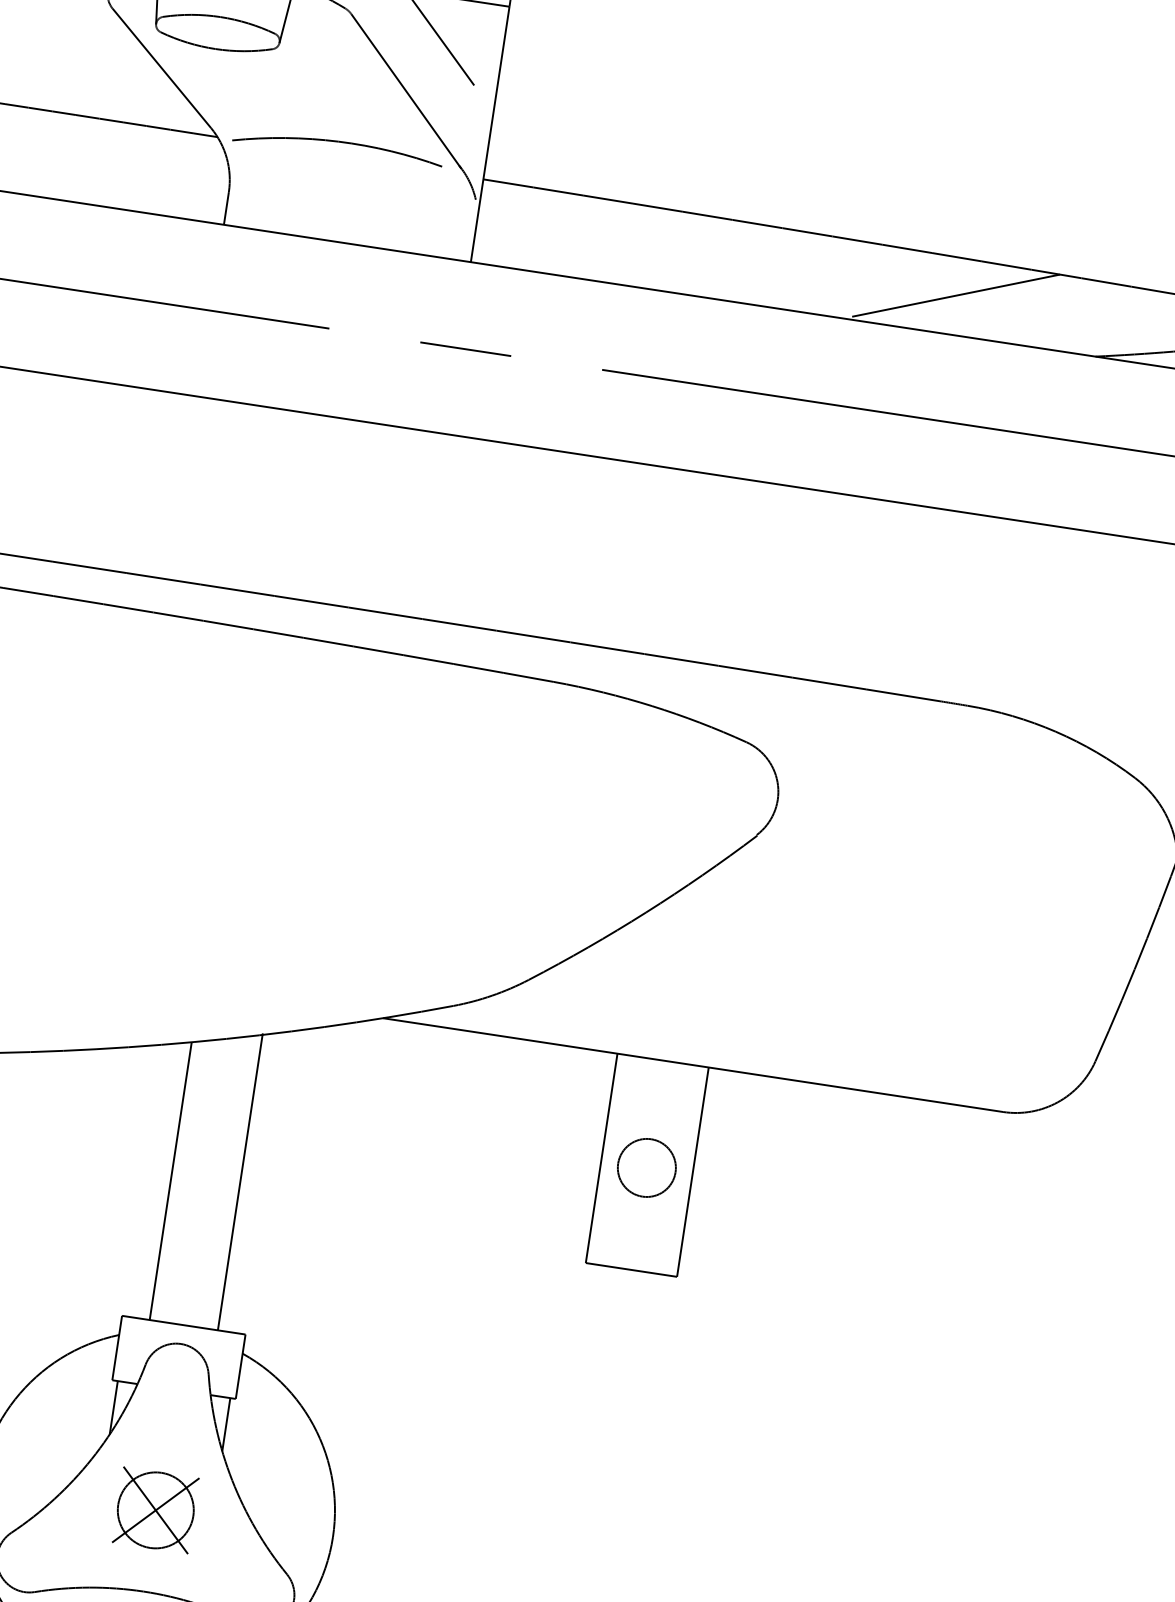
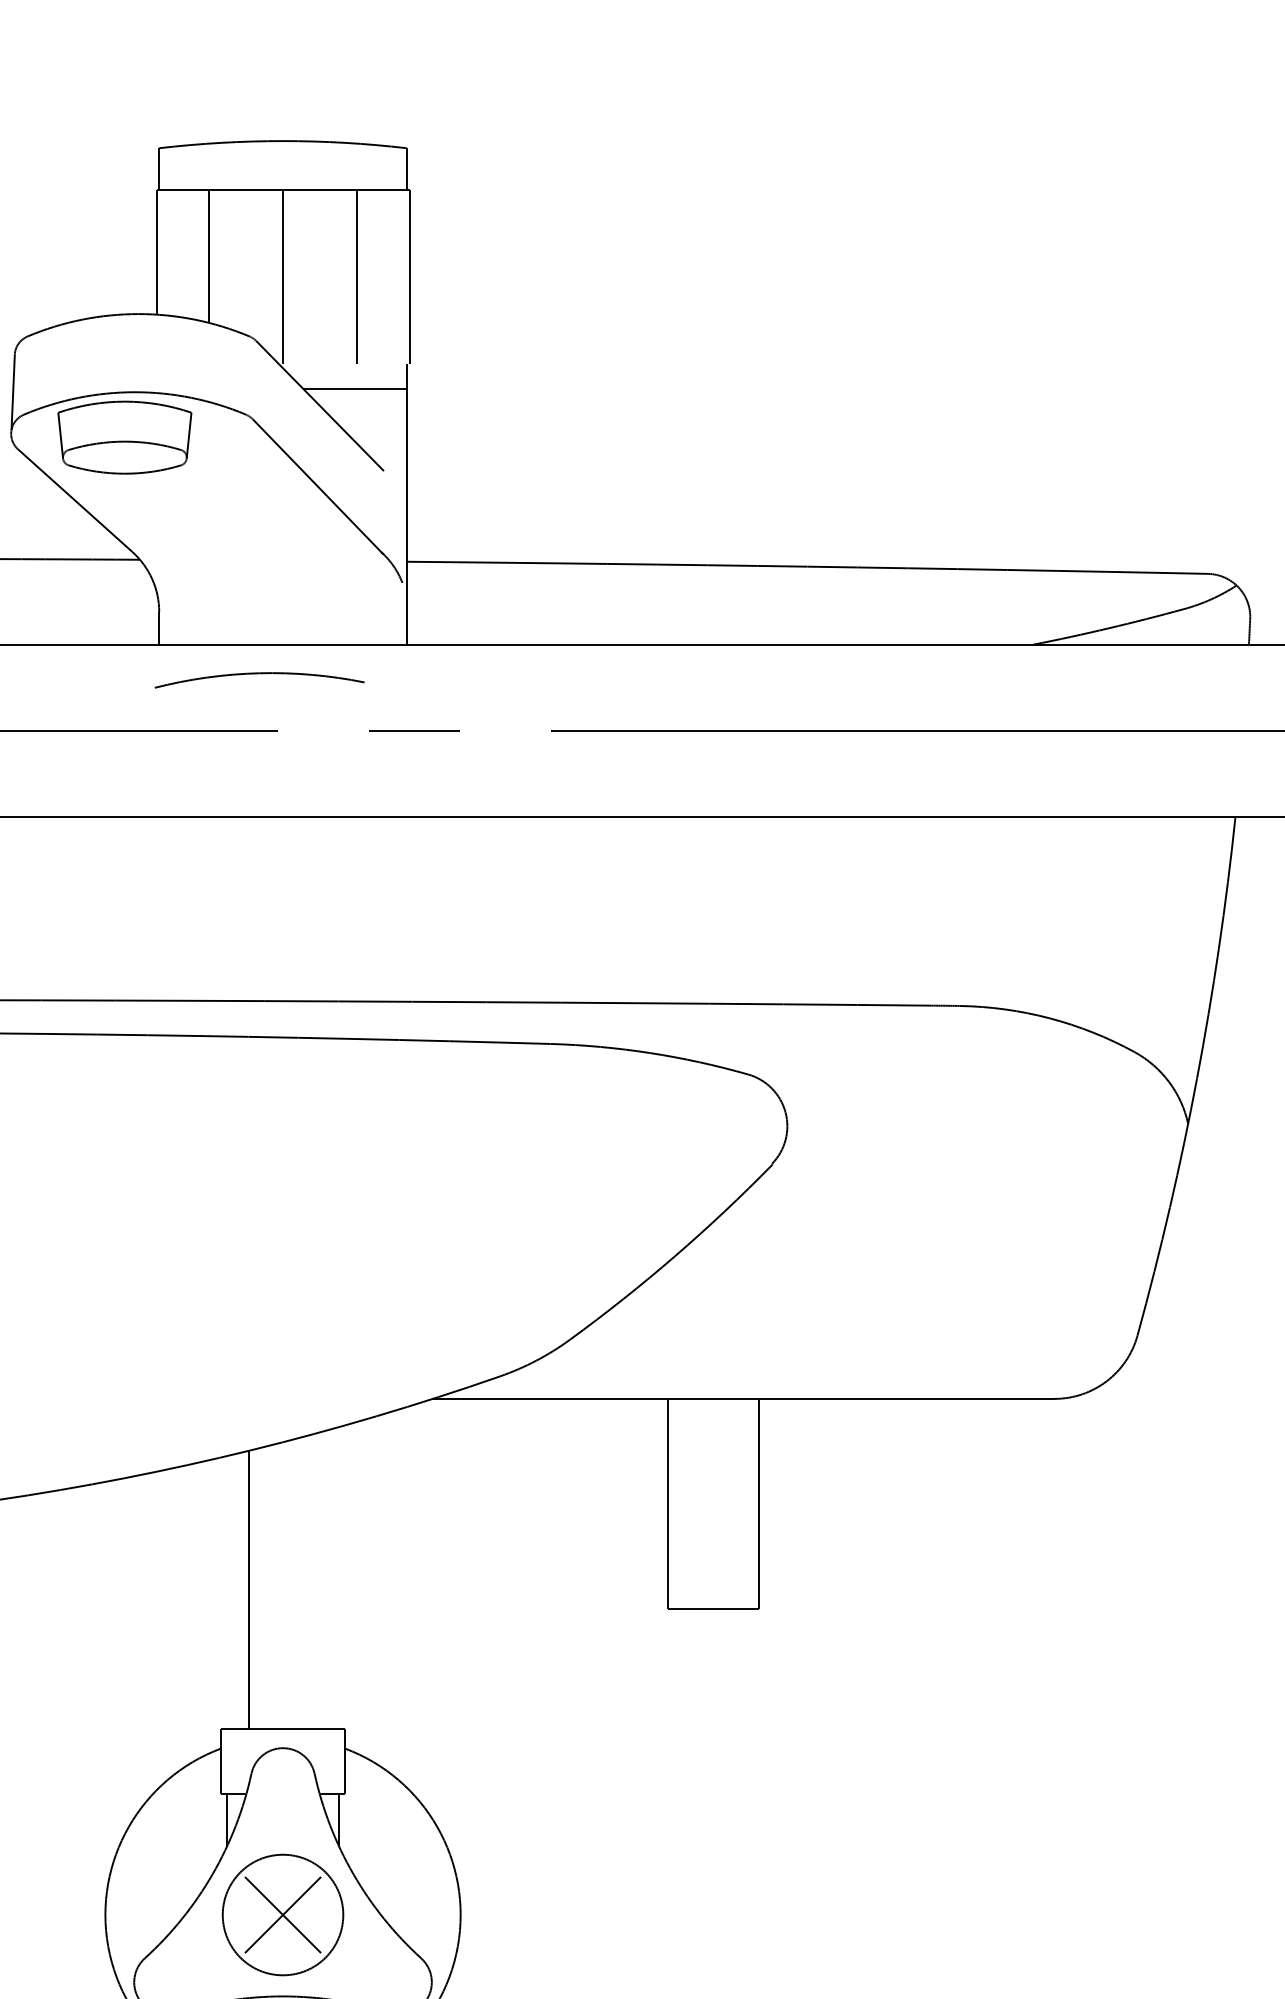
arc: (338, 142) -> (259, 674), moved
line: (956, 295) -> (887, 605), removed
circle: (646, 1167) -> (713, 1506), removed
line: (240, 1181) -> (317, 1580), removed
circle: (155, 1509) -> (282, 1914), size x1.6

